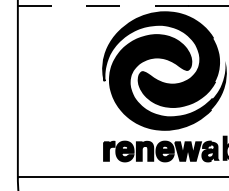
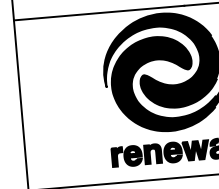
line: (102, 6) -> (98, 13), dashed -> solid

